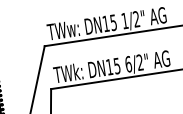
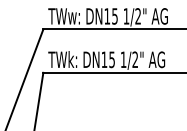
text: (128, 64) -> (123, 59), 6/2" -> 1/2"

